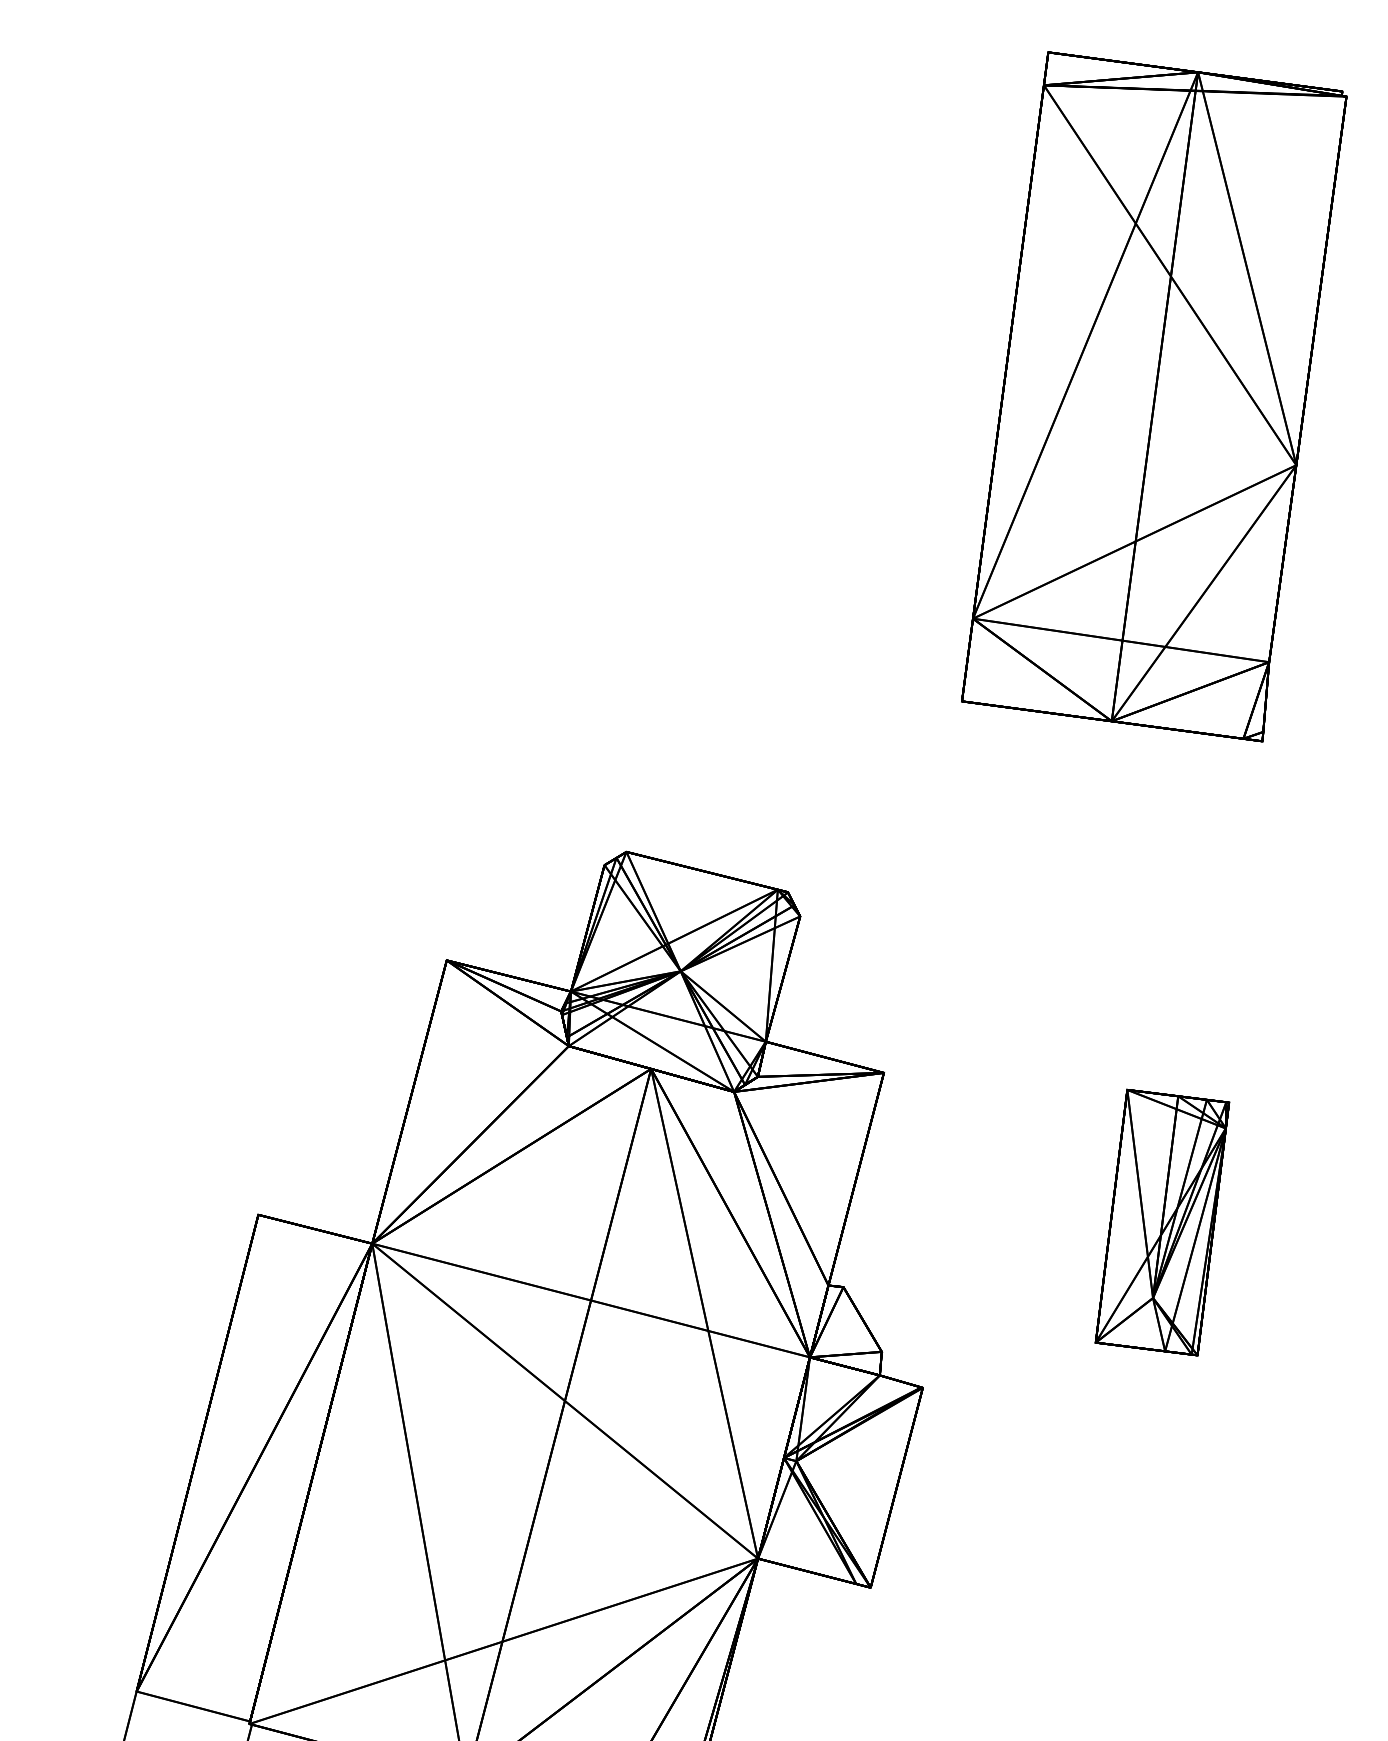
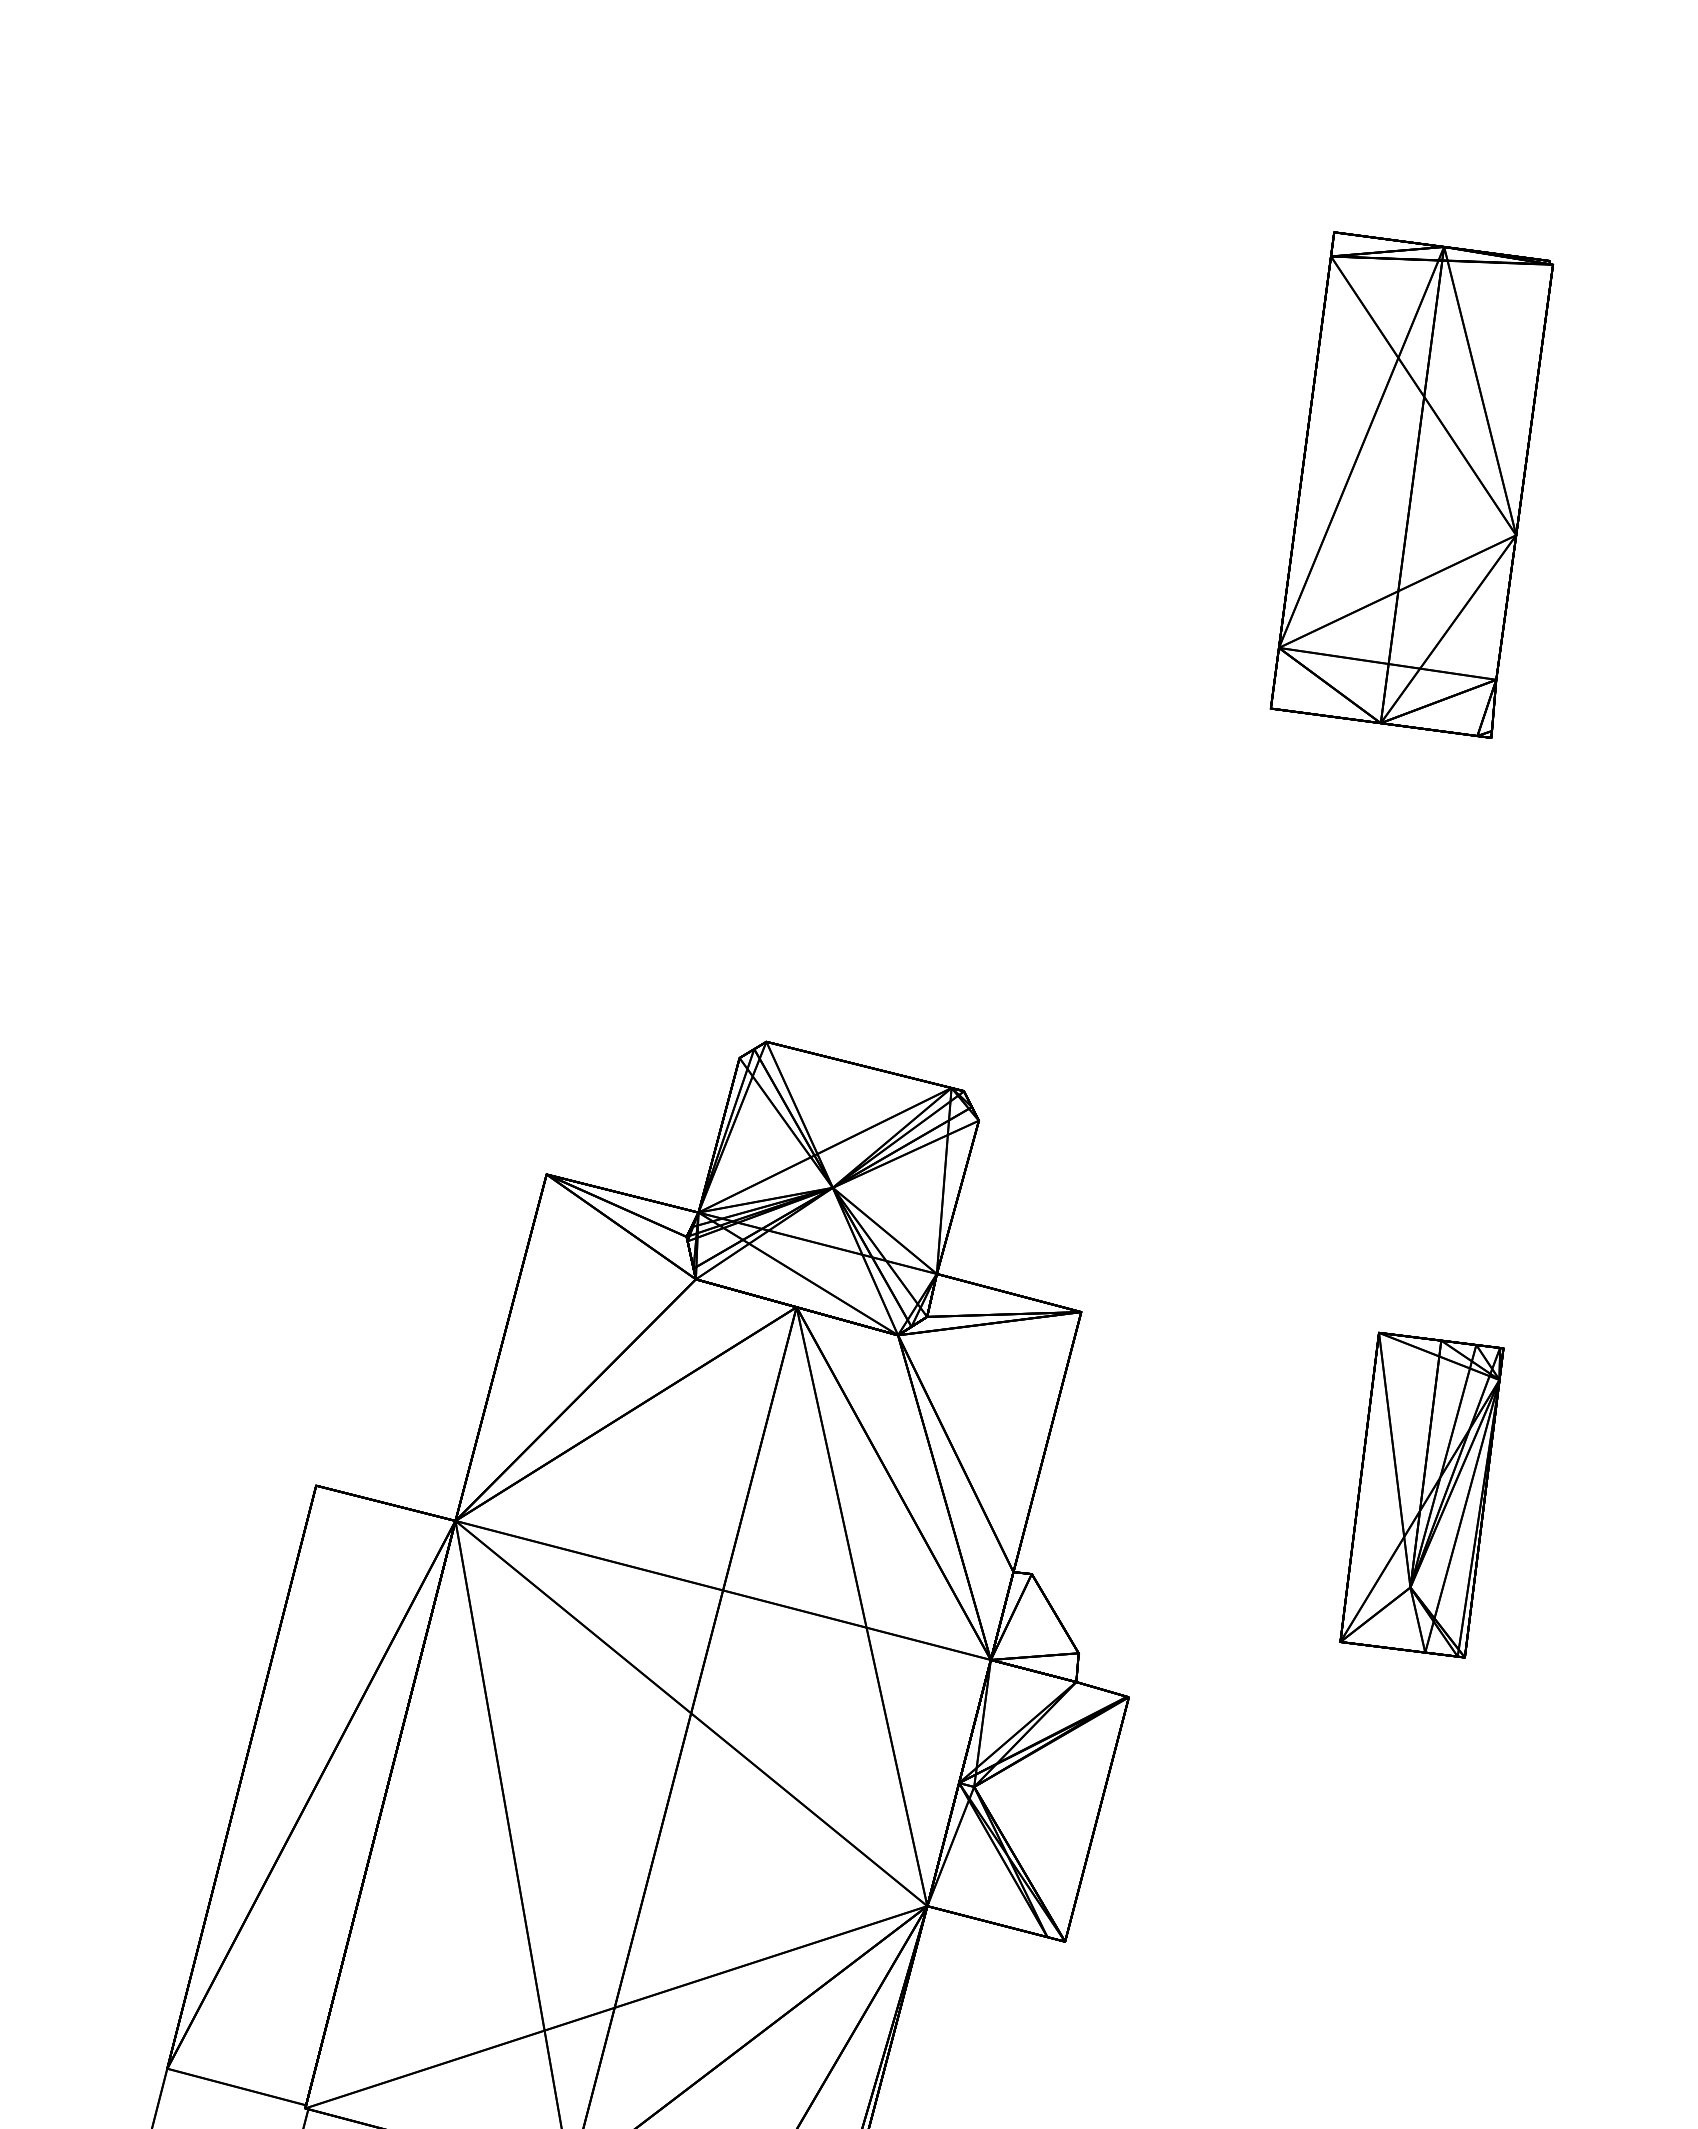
part: (1153, 396) -> (1411, 484), size x0.6

